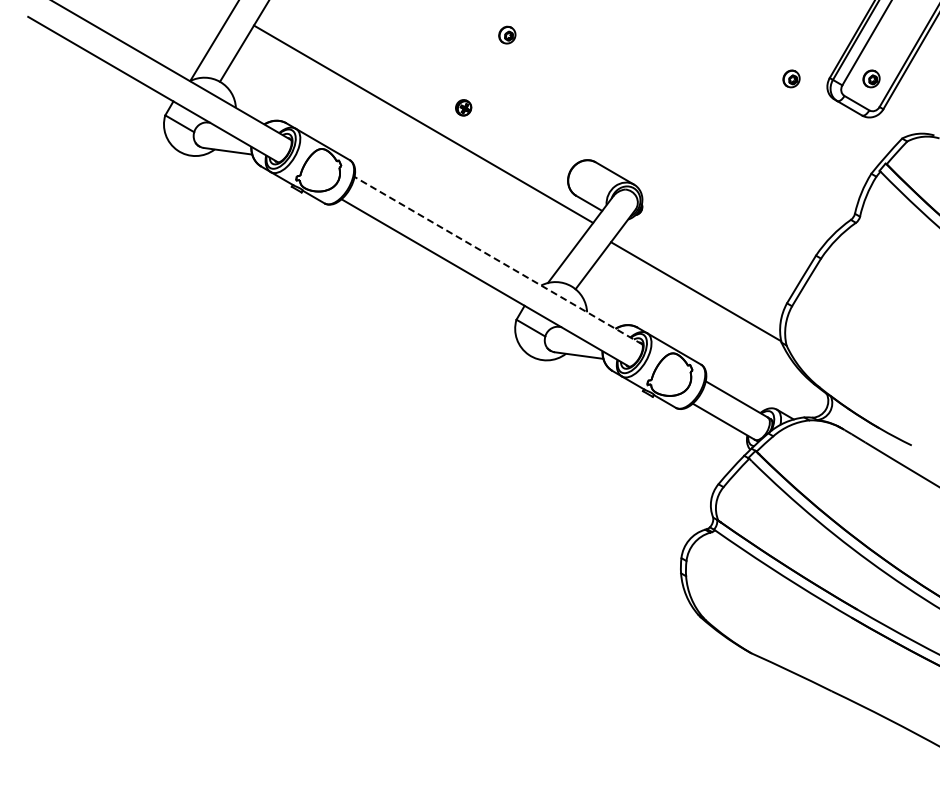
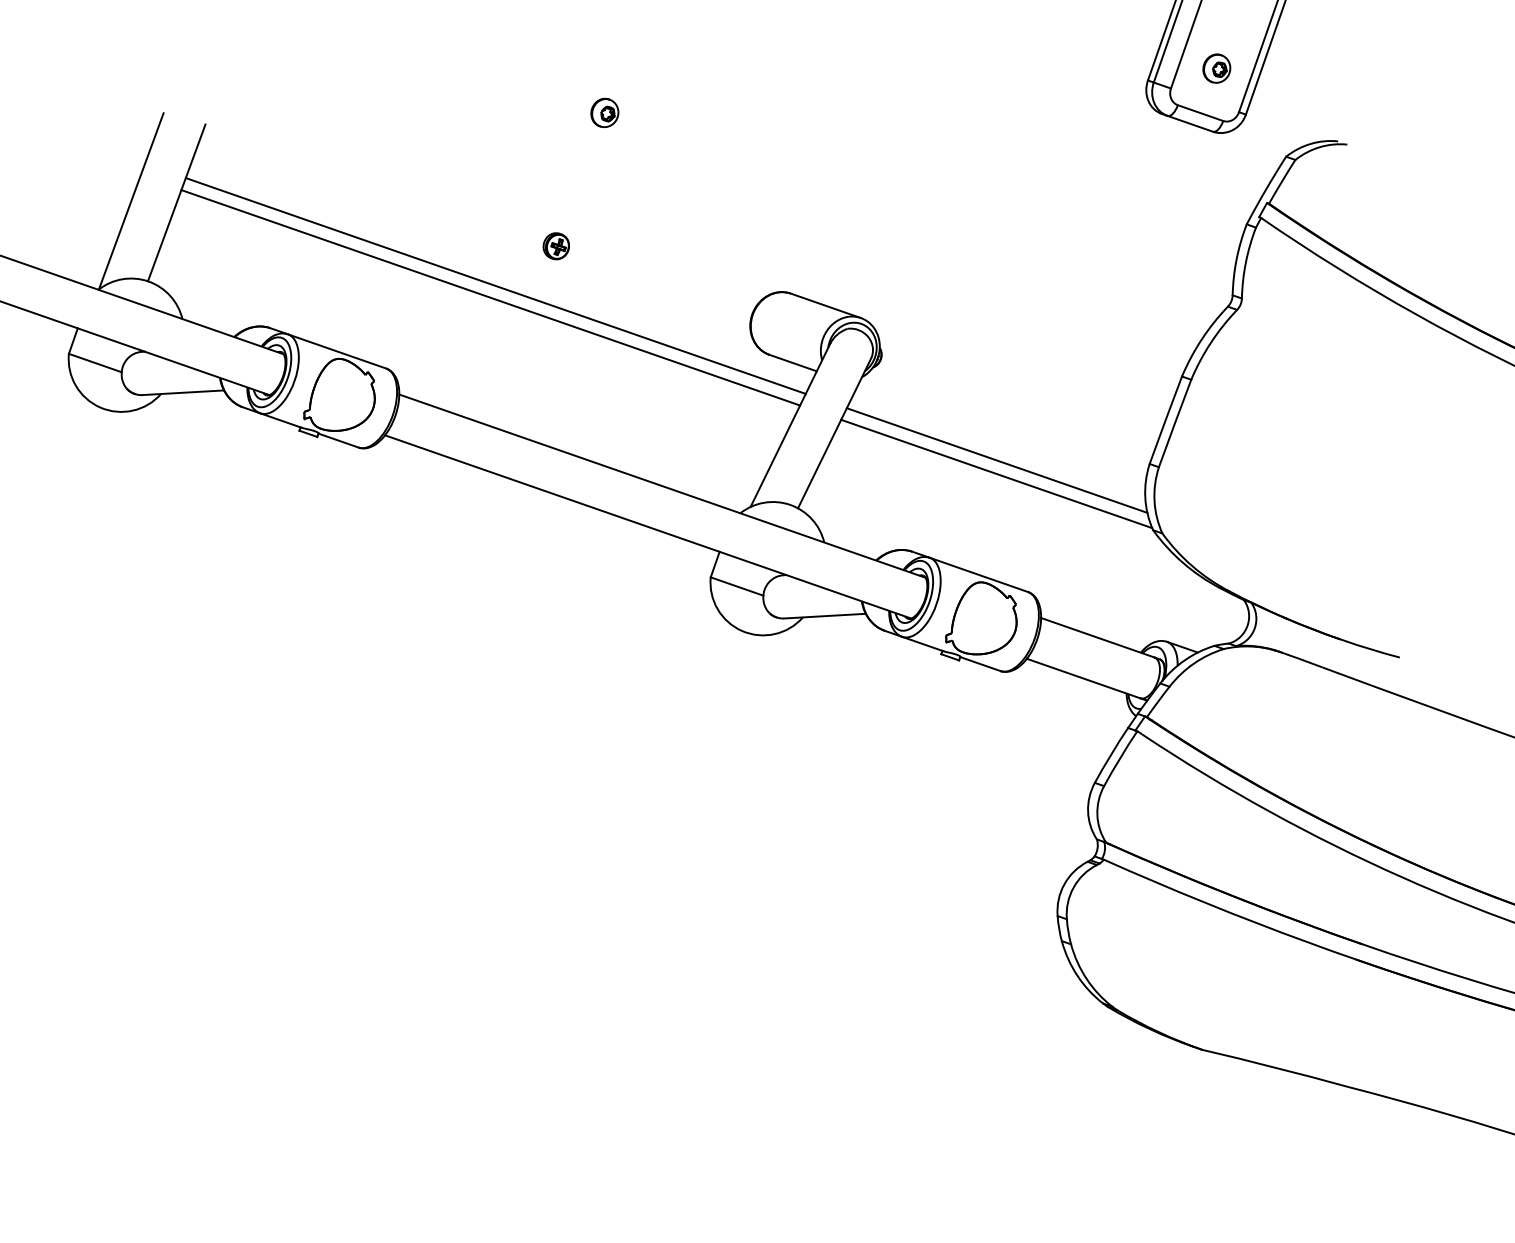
part: (791, 78) -> (1085, 93), removed
line: (419, 130) -> (491, 297), added
line: (498, 260) -> (662, 485), dashed -> solid
line: (697, 283) -> (996, 460), added

